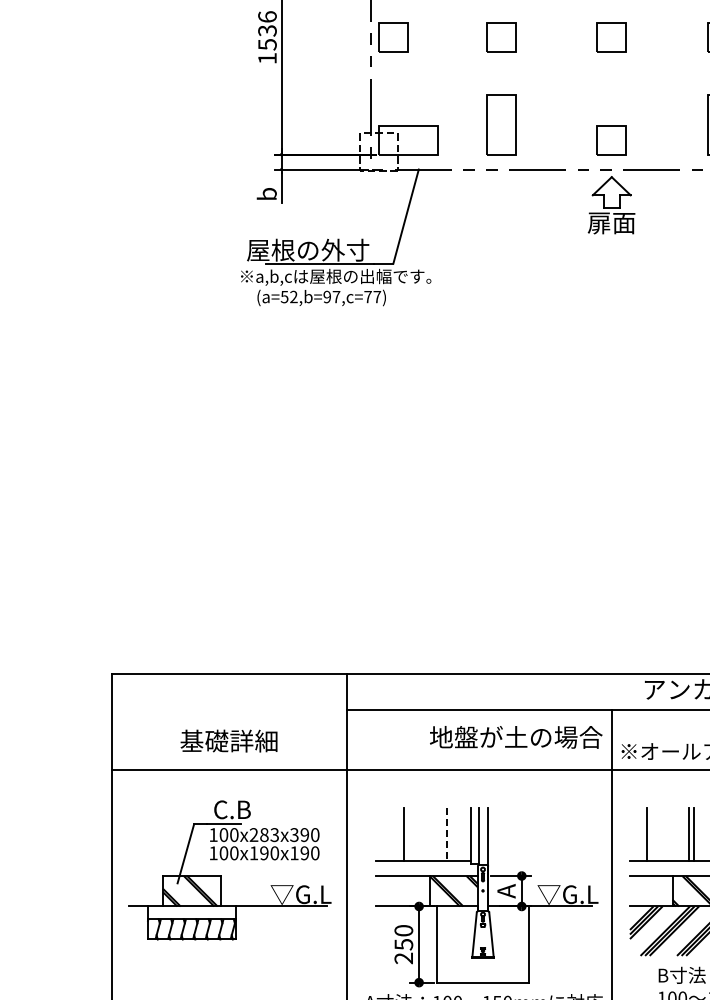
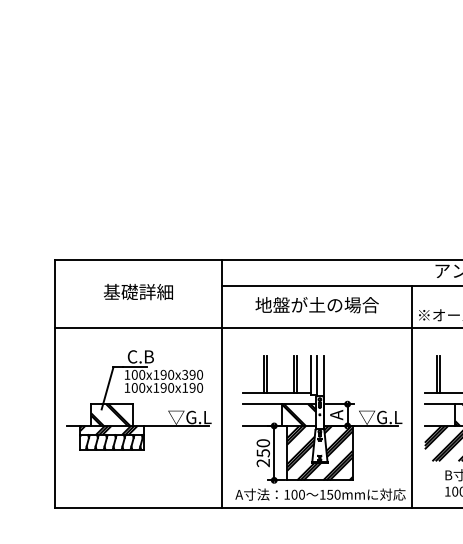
text: (516, 737) -> (317, 305), moved
text: (228, 740) -> (138, 291), moved
line: (408, 833) -> (266, 373), added
line: (451, 833) -> (297, 373), added
line: (651, 833) -> (440, 373), added
text: (264, 834) -> (163, 374), 100x283x390 -> 100x190x390
line: (446, 834) -> (293, 374), dashed -> solid
hatch: (187, 912) -> (108, 430), added
hatch: (482, 944) -> (319, 453), added

